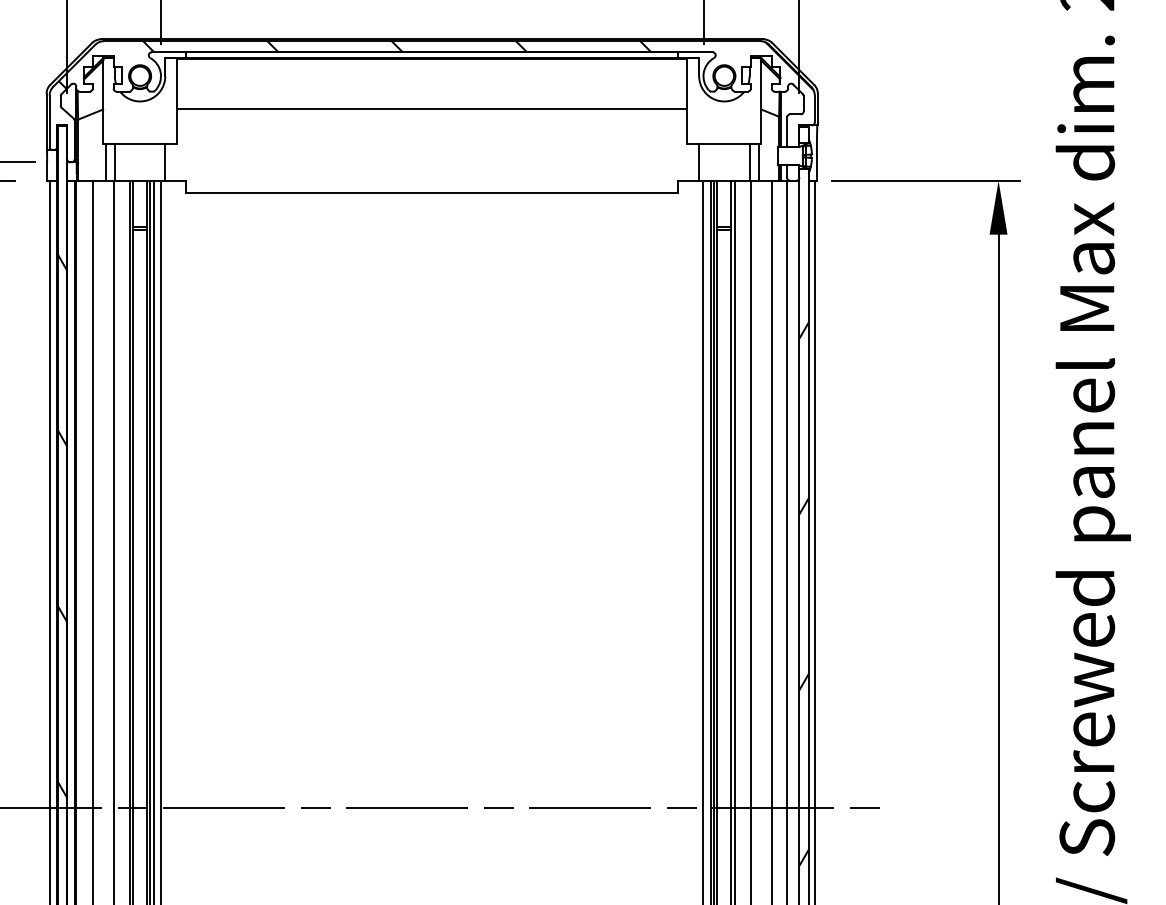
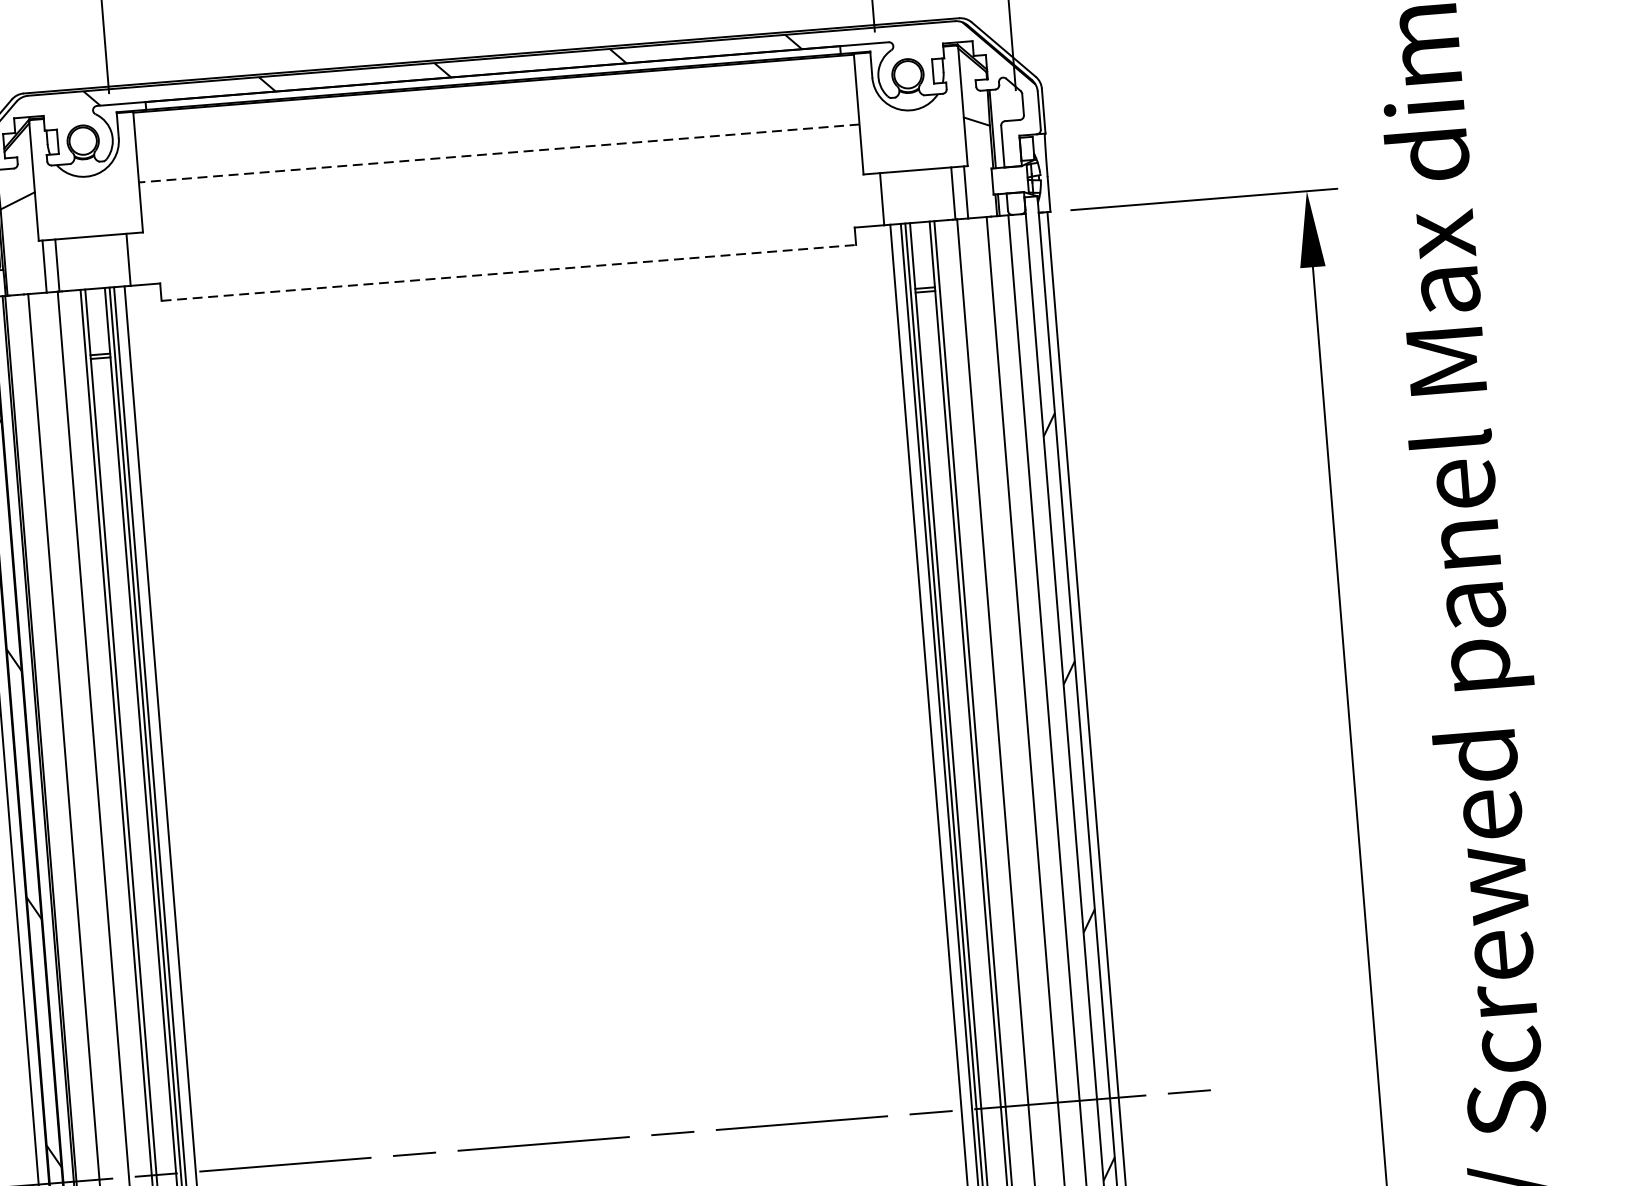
line: (431, 108) -> (498, 153), solid -> dashed
line: (432, 193) -> (509, 273), solid -> dashed

